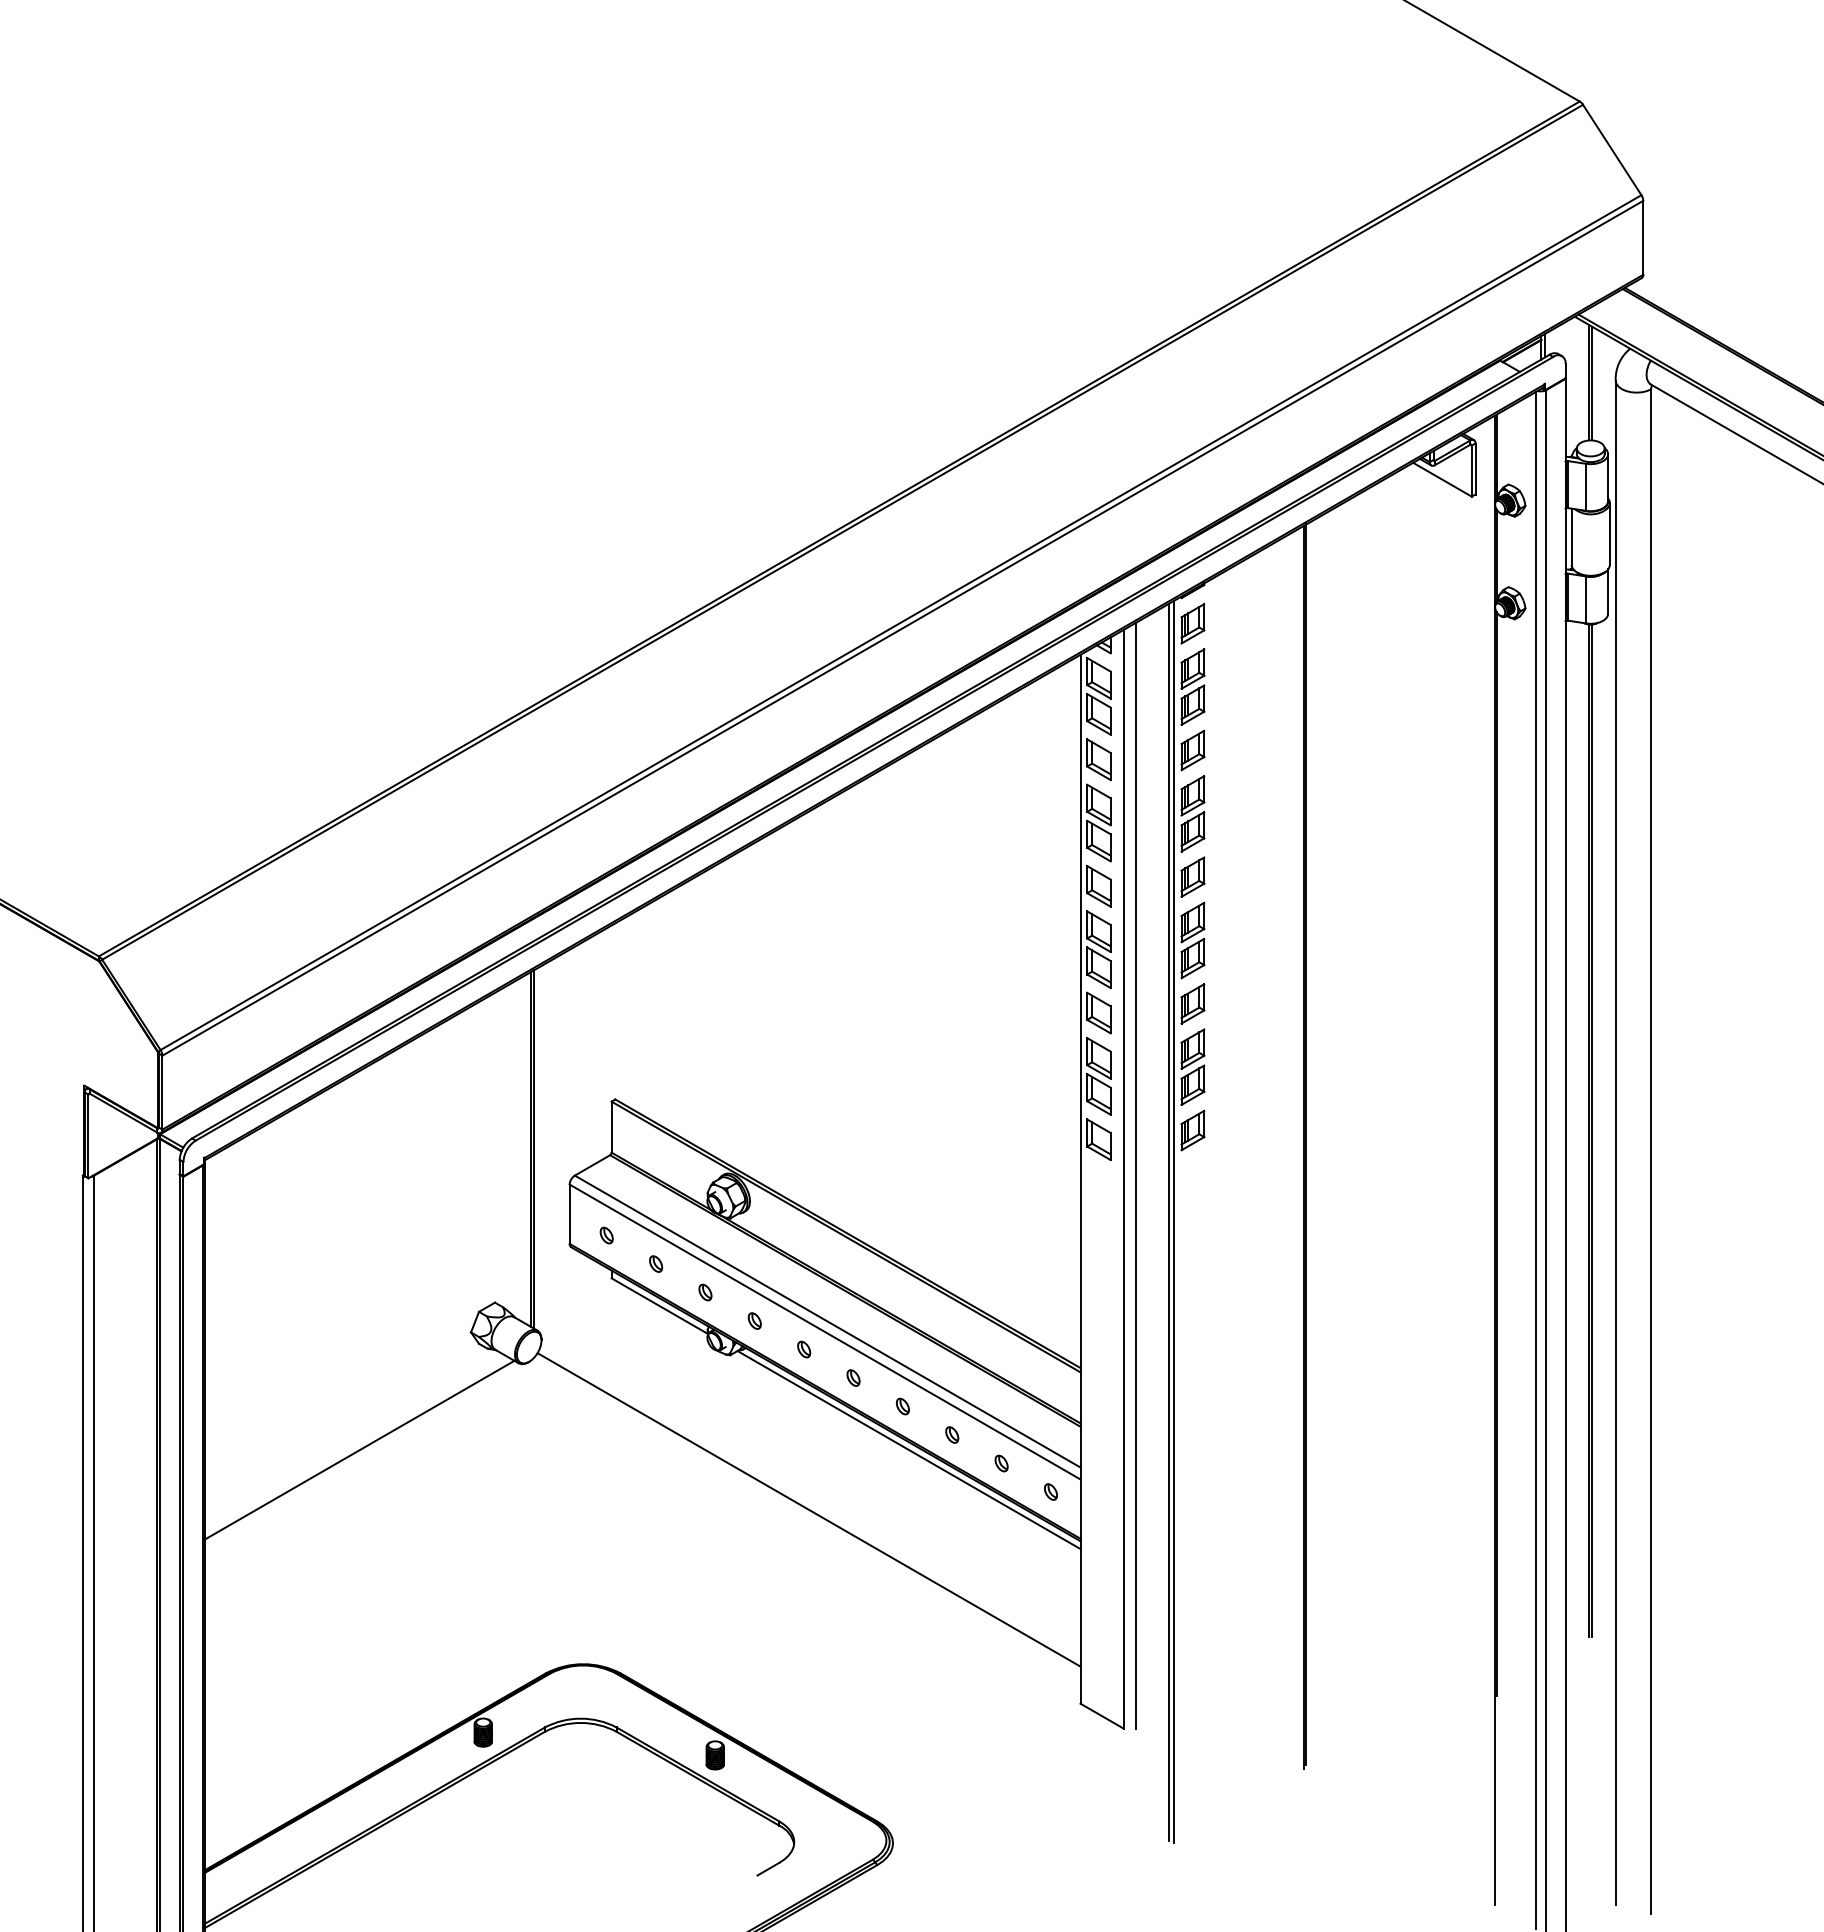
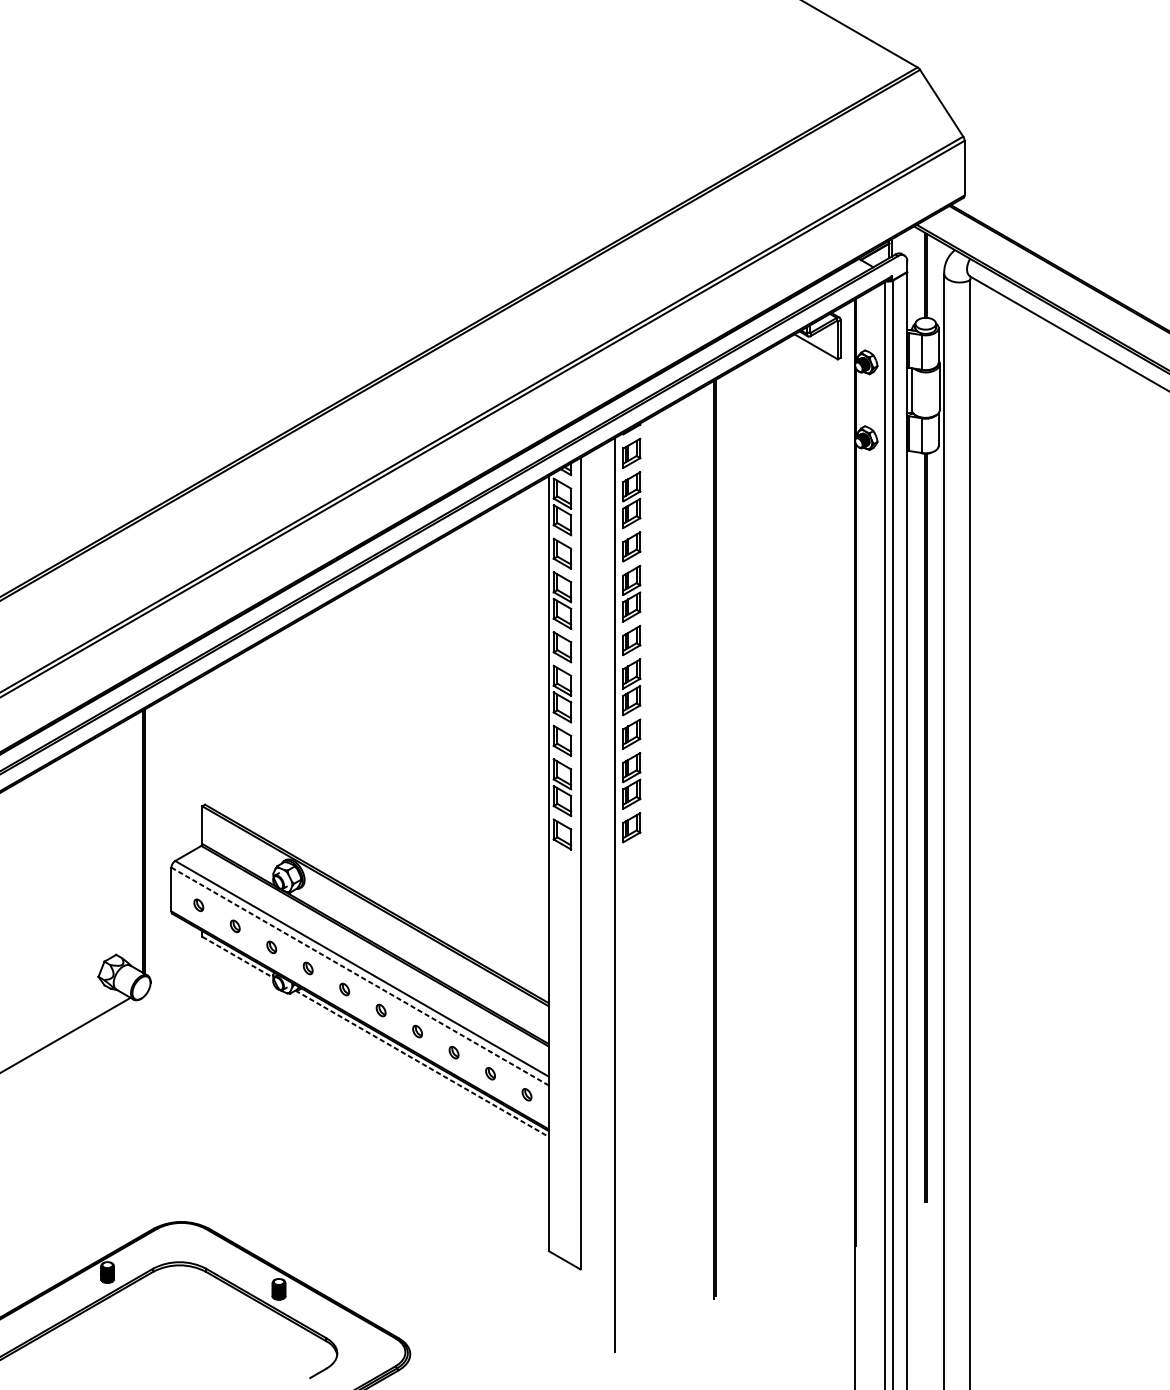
line: (1136, 1175) -> (590, 860), removed
line: (1174, 1221) -> (618, 894), removed
line: (659, 1306) -> (237, 957), solid -> dashed
line: (825, 1332) -> (360, 976), solid -> dashed
line: (909, 1450) -> (422, 1064), solid -> dashed
line: (808, 1509) -> (347, 1107), removed

